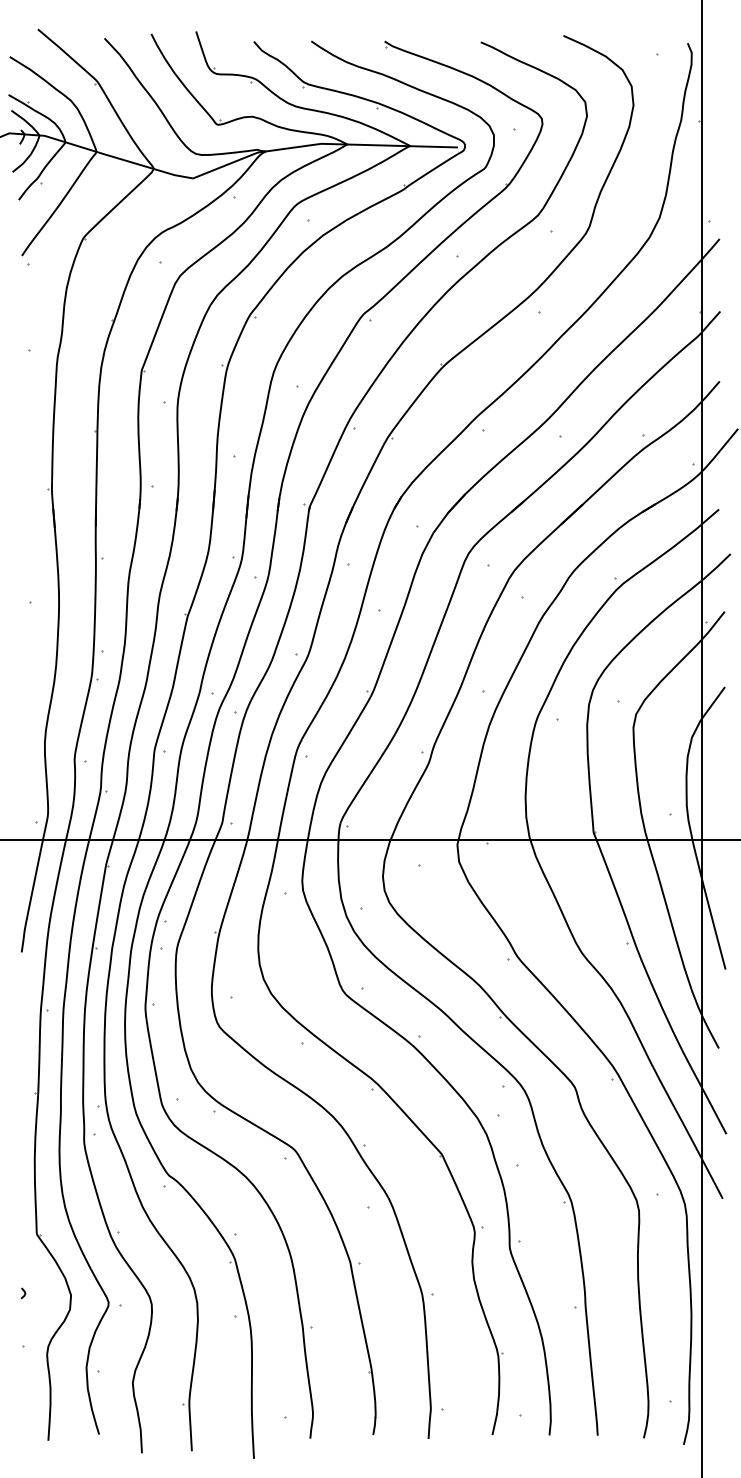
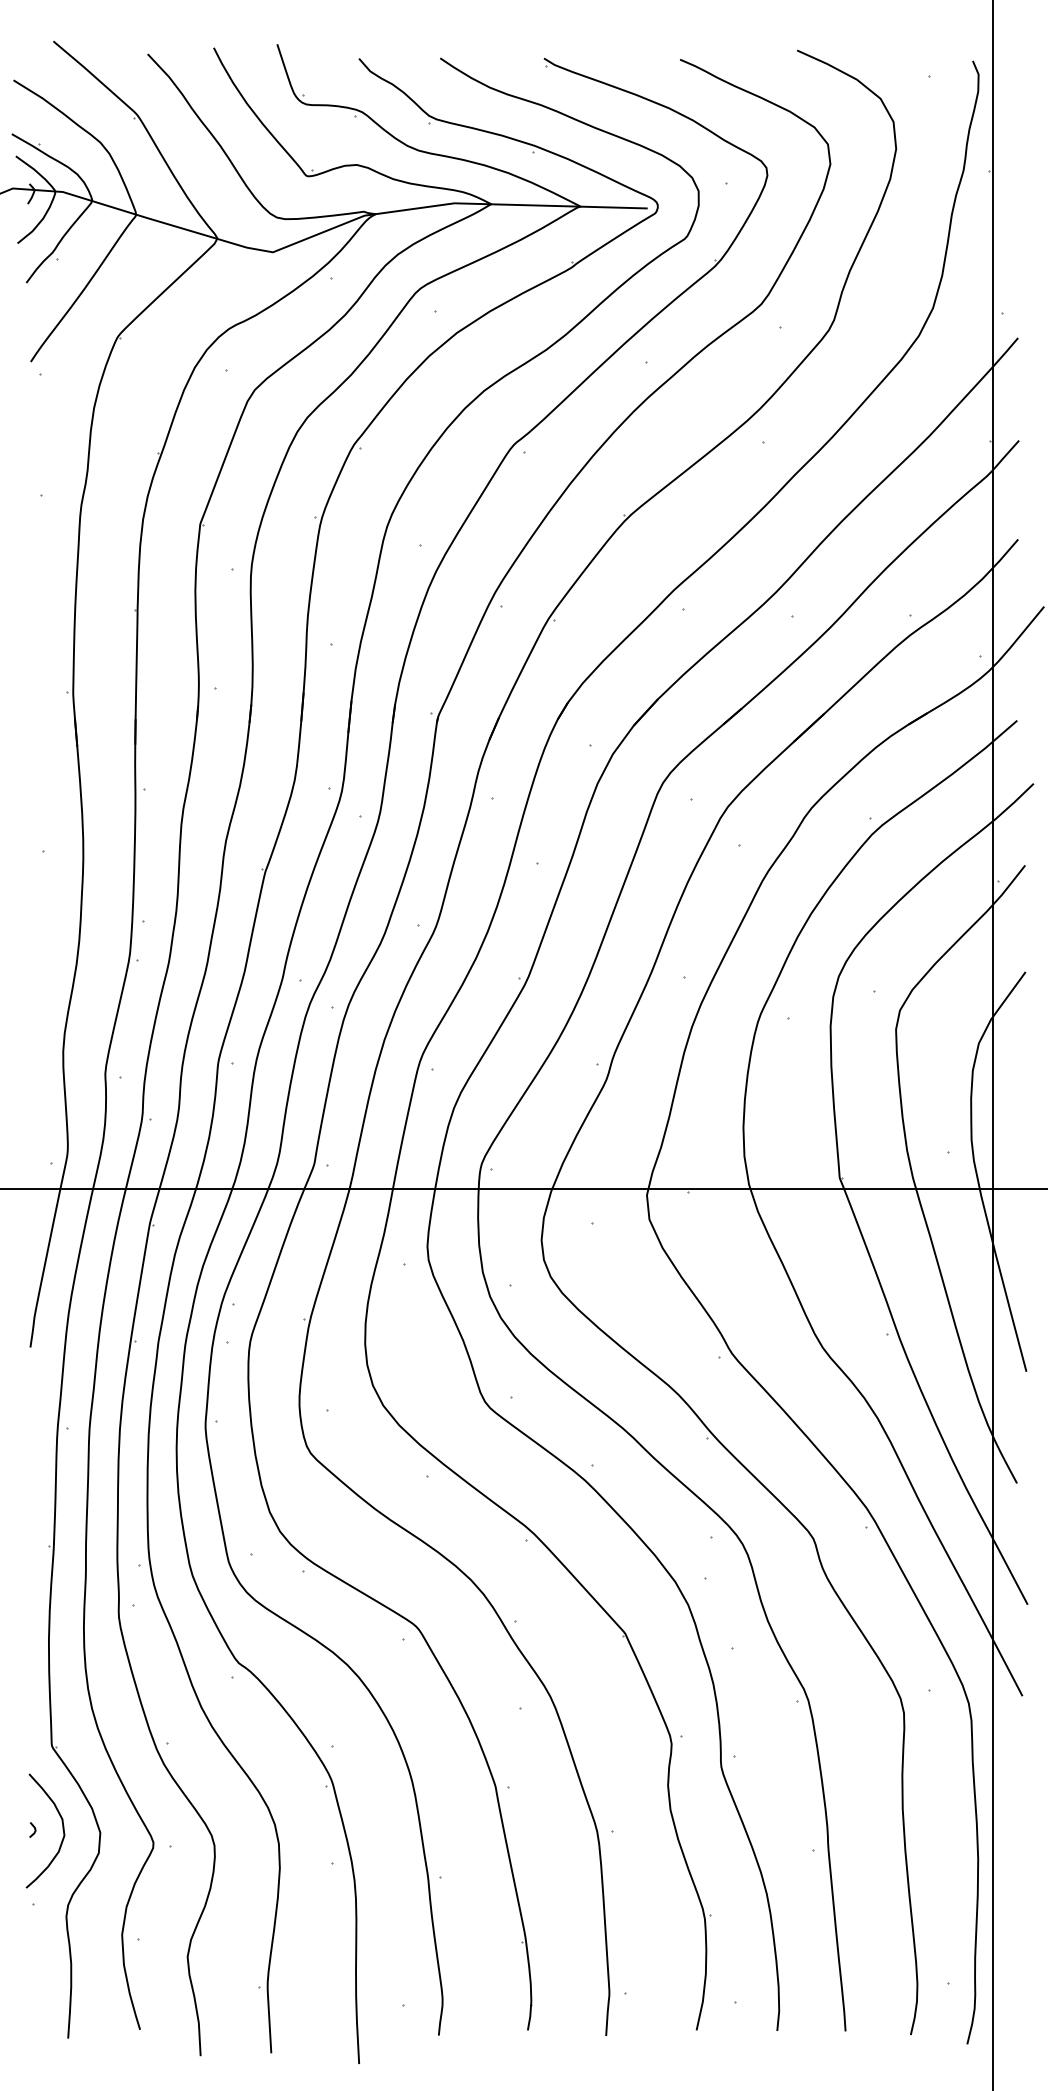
curve: (44, 1293) -> (62, 1830), added

